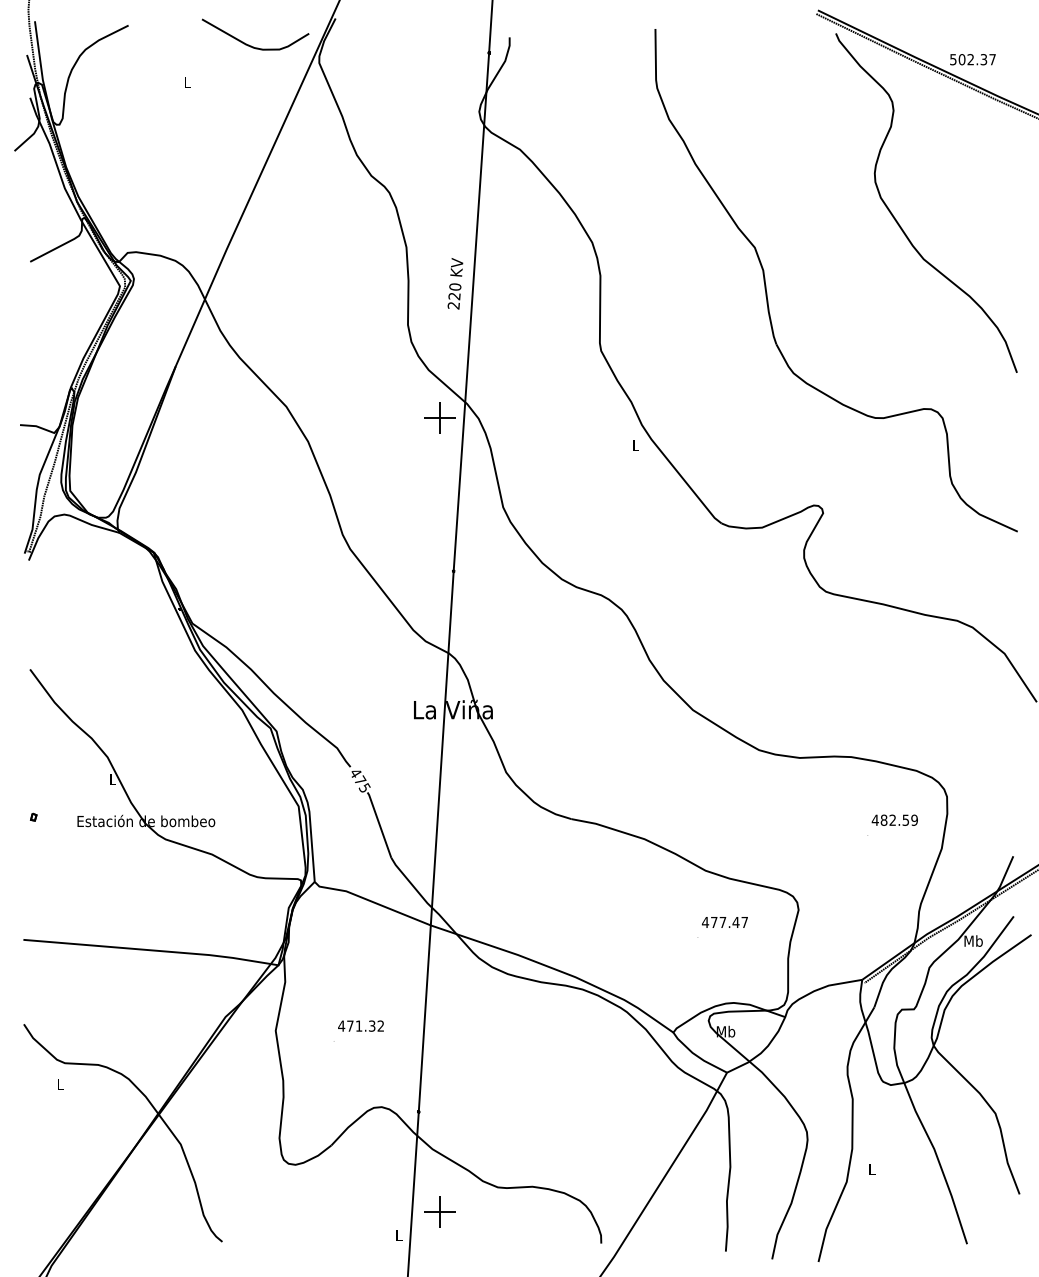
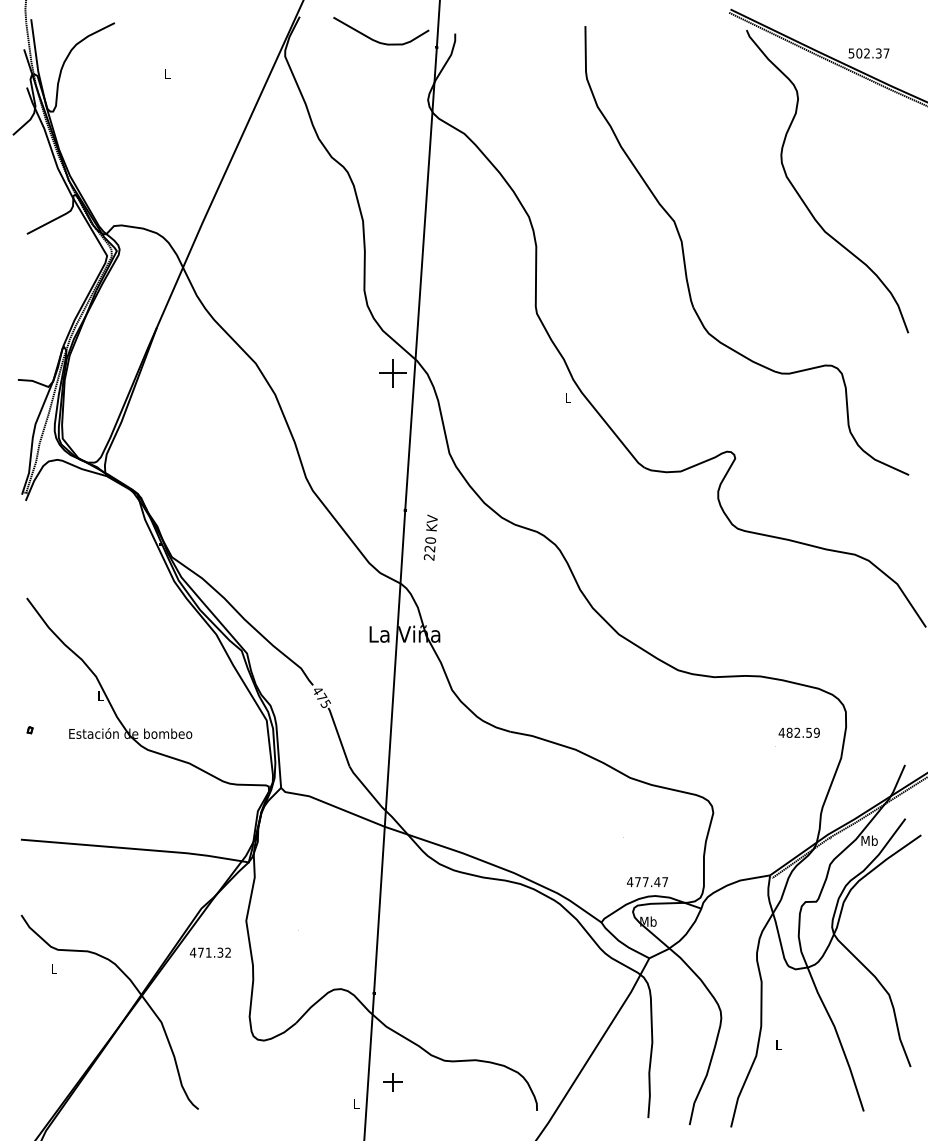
curve: (251, 45) -> (377, 40), moved
text: (455, 283) -> (430, 537), moved
text: (724, 922) -> (647, 882), moved
text: (361, 1025) -> (210, 952), moved
part: (439, 1211) -> (392, 1082), size x0.7

